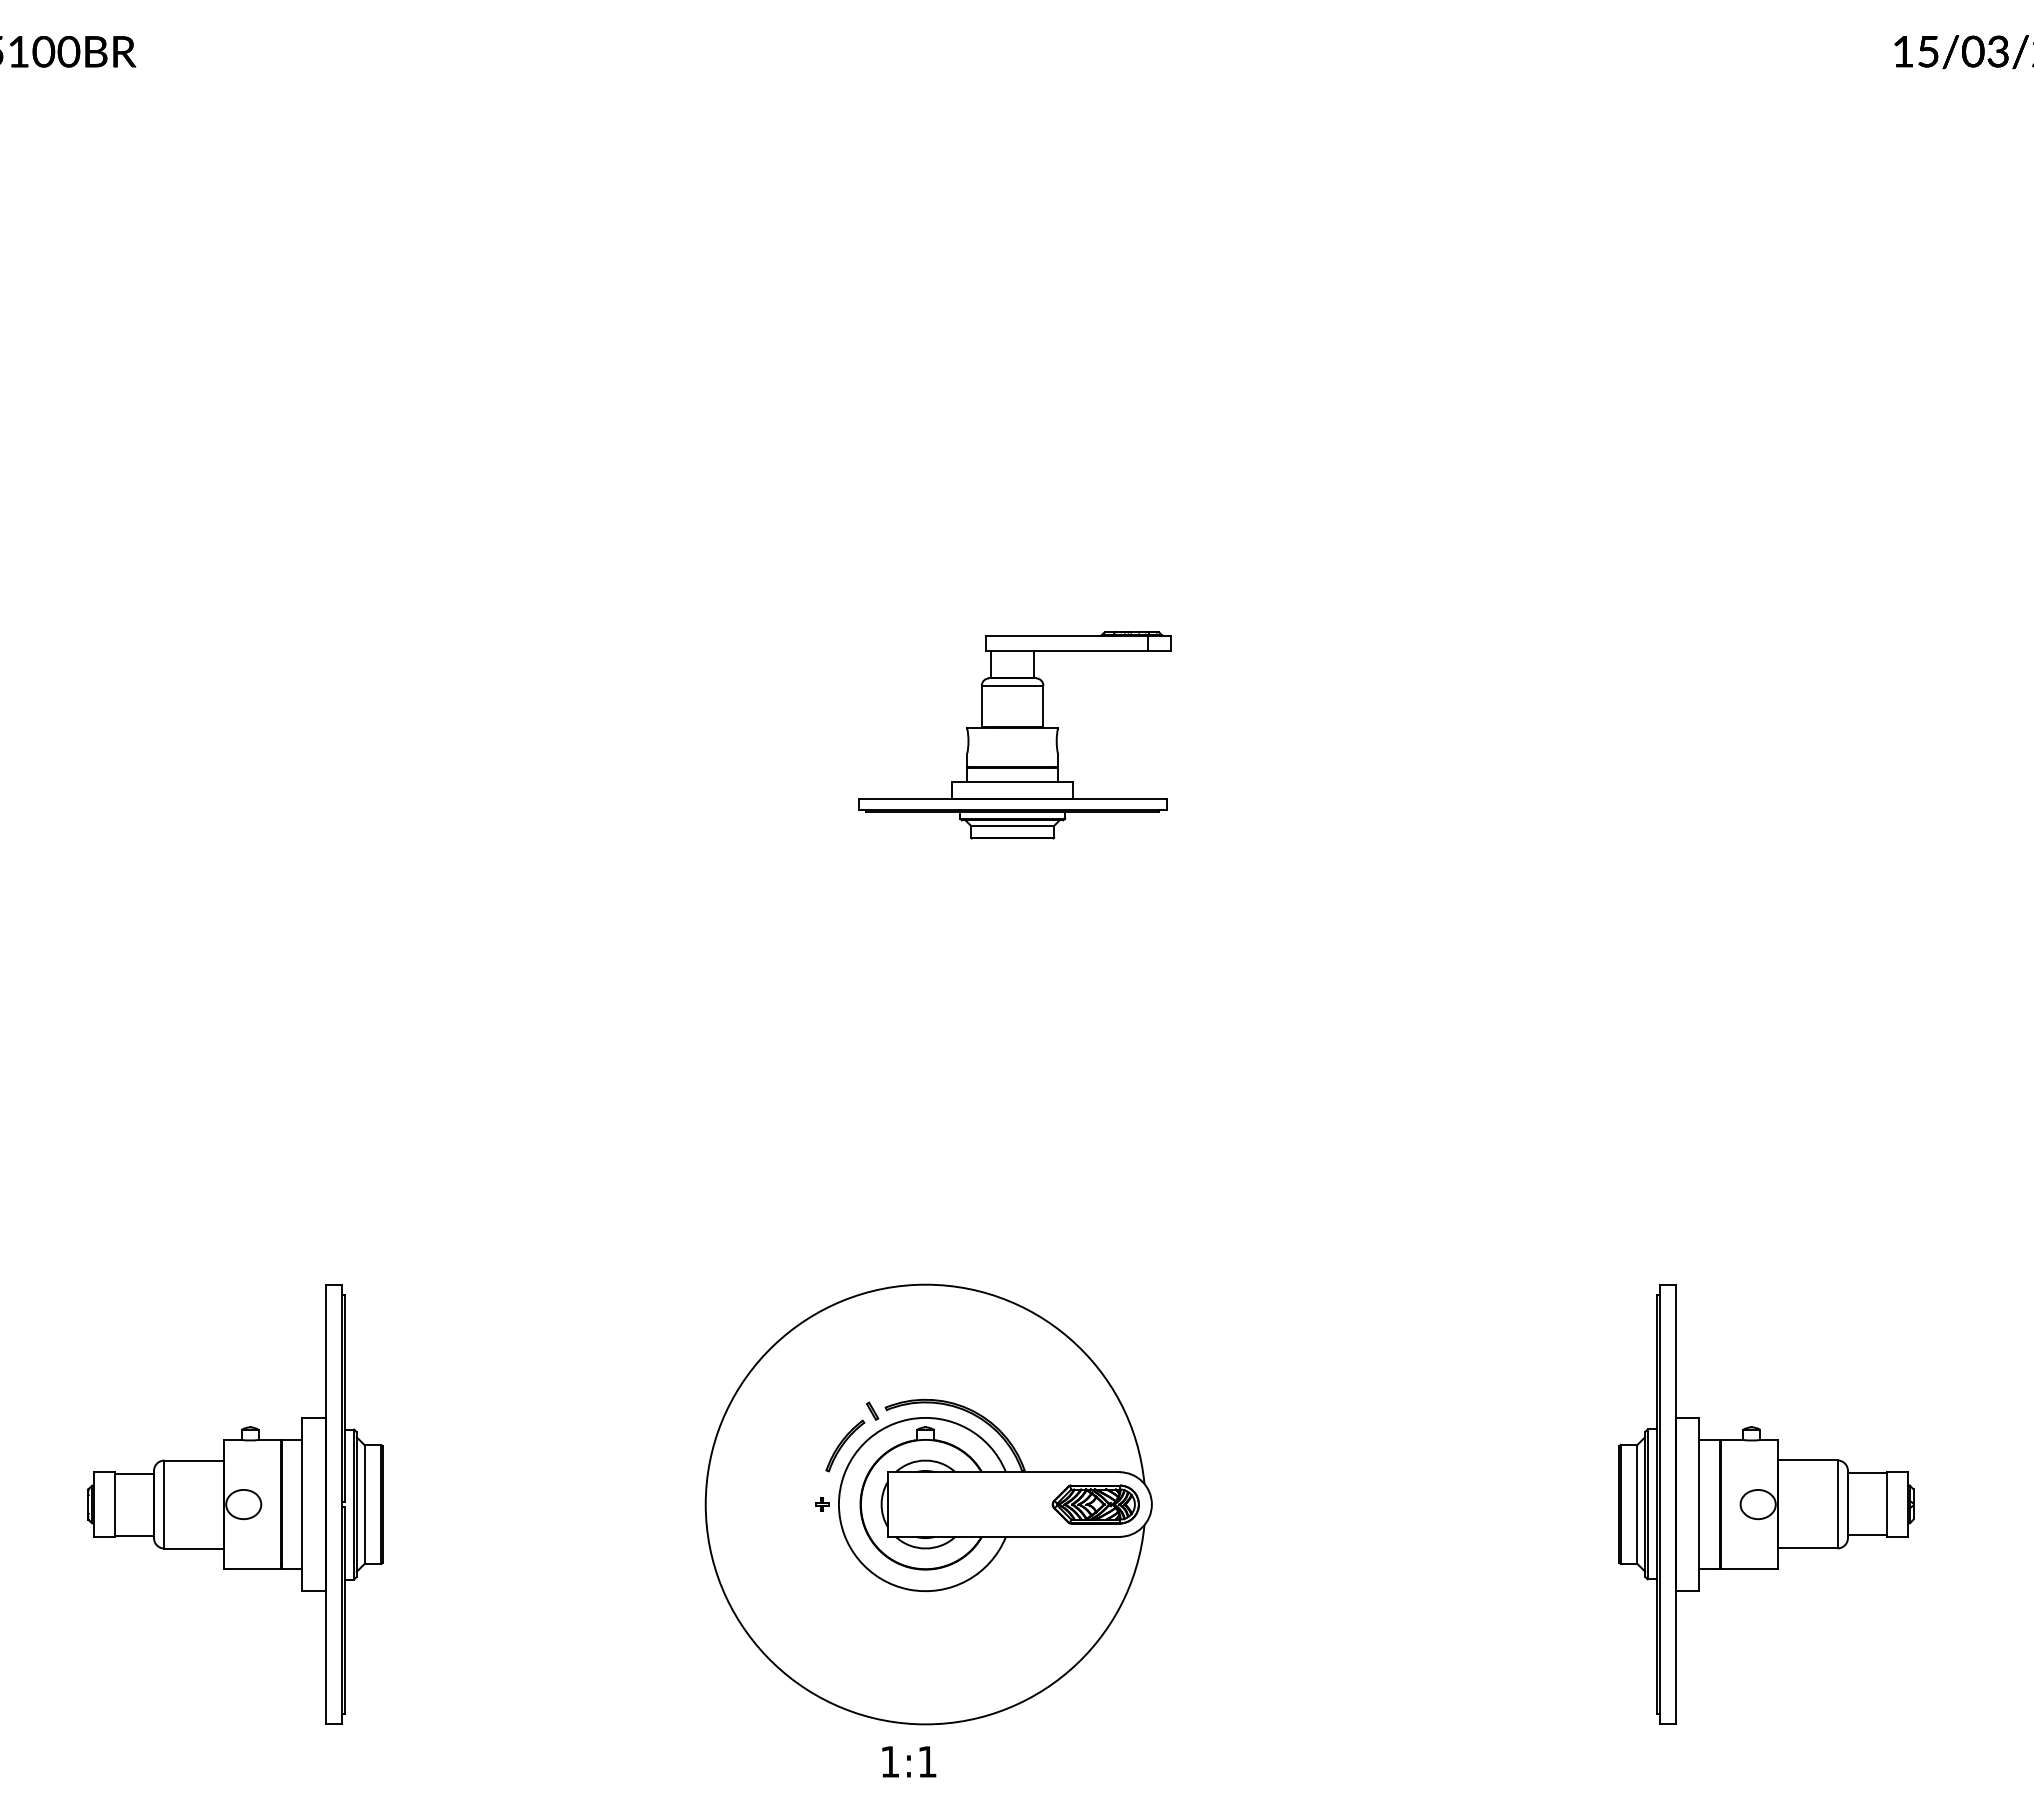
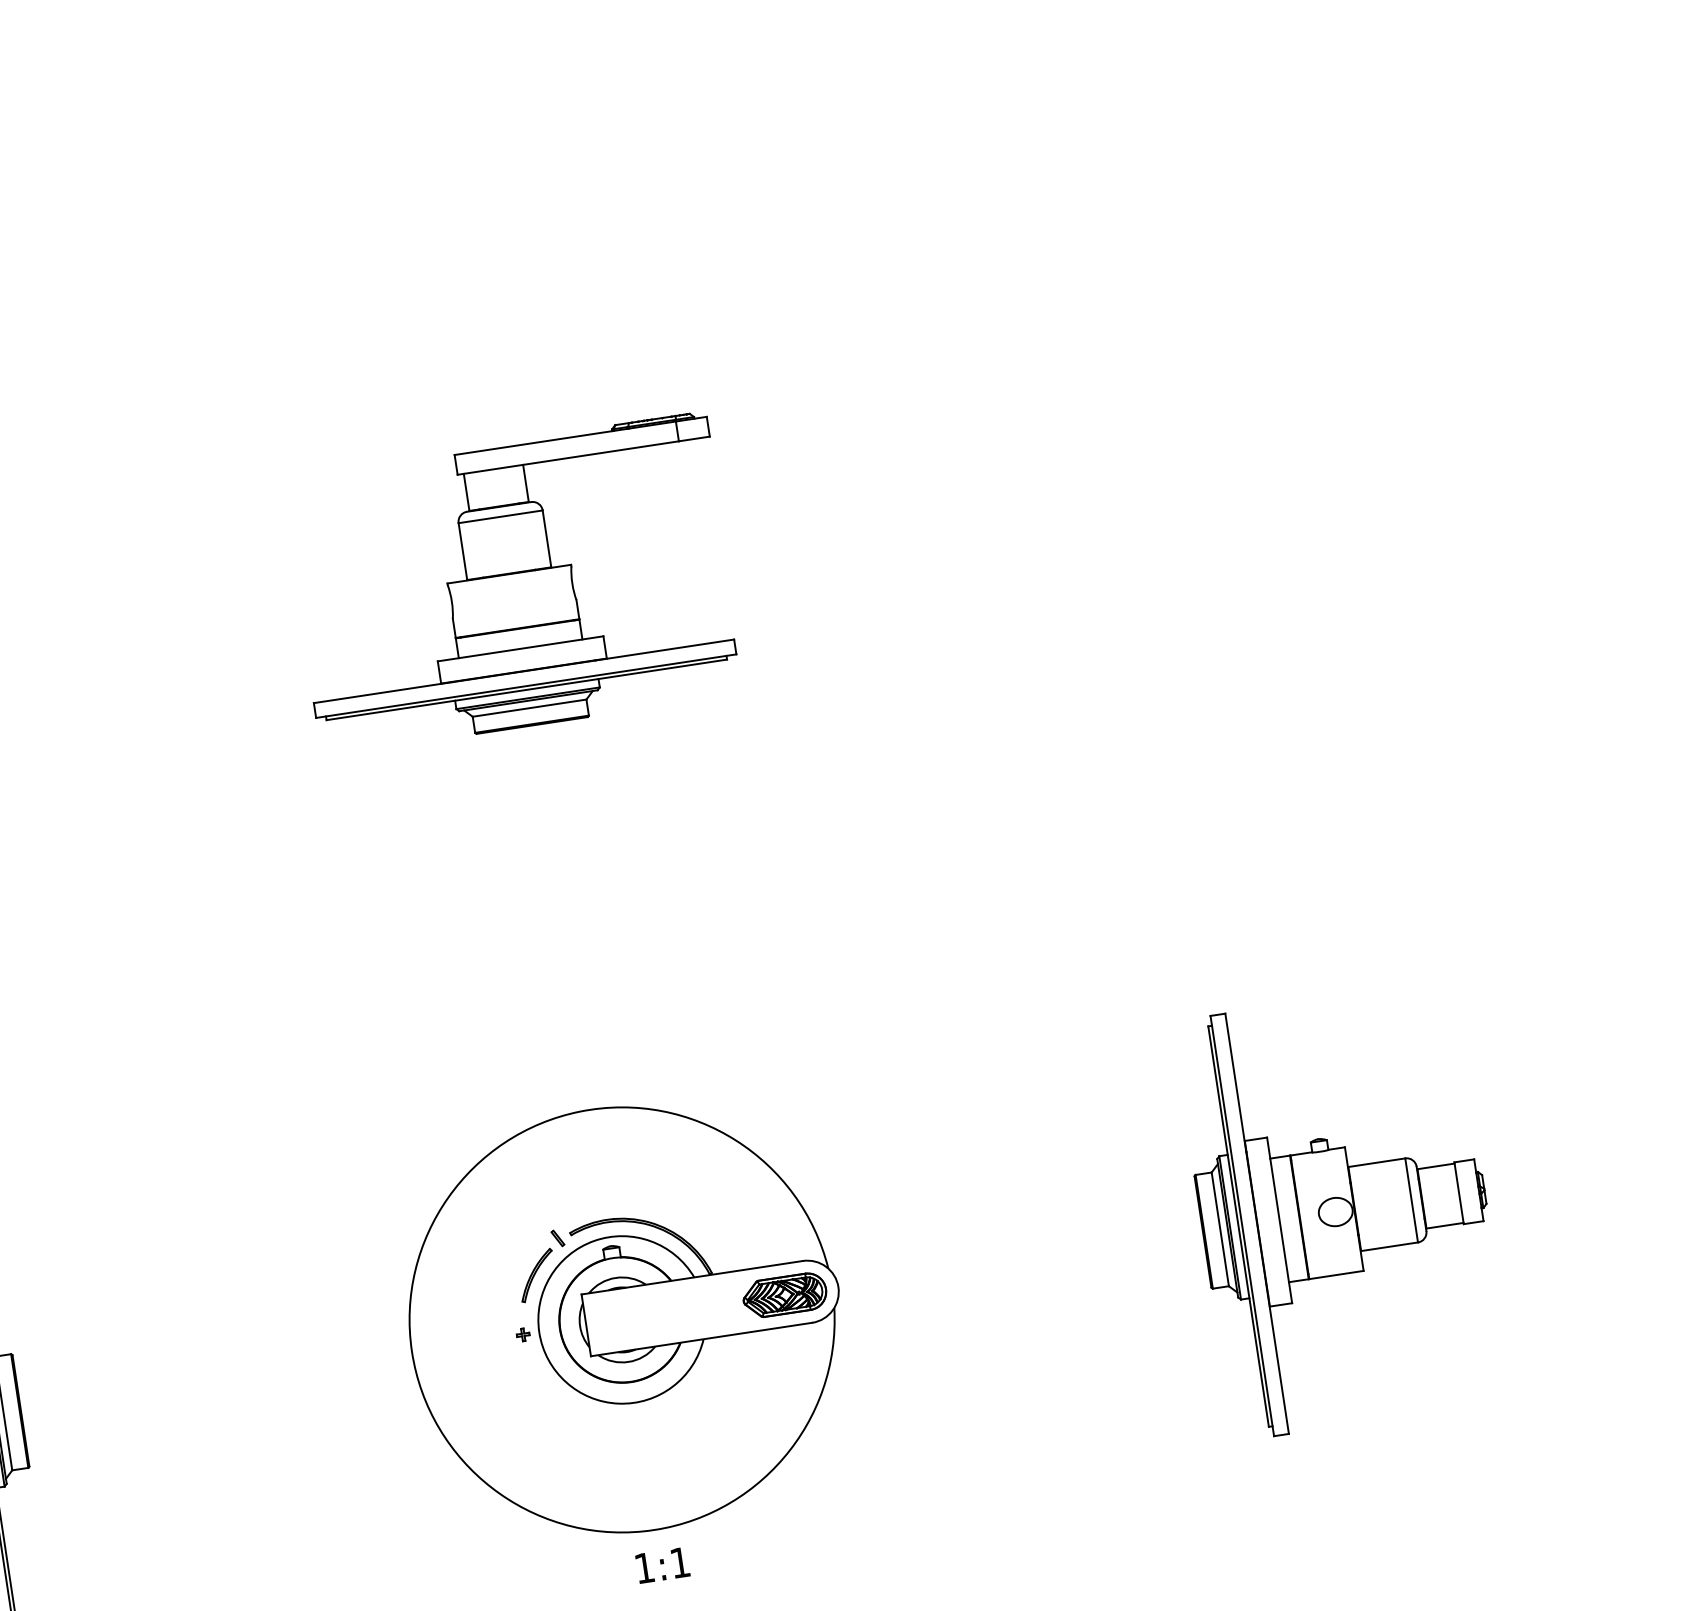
part: (1014, 735) -> (513, 584), size x1.43
part: (928, 1504) -> (624, 1319), moved
text: (909, 1761) -> (663, 1564), moved

